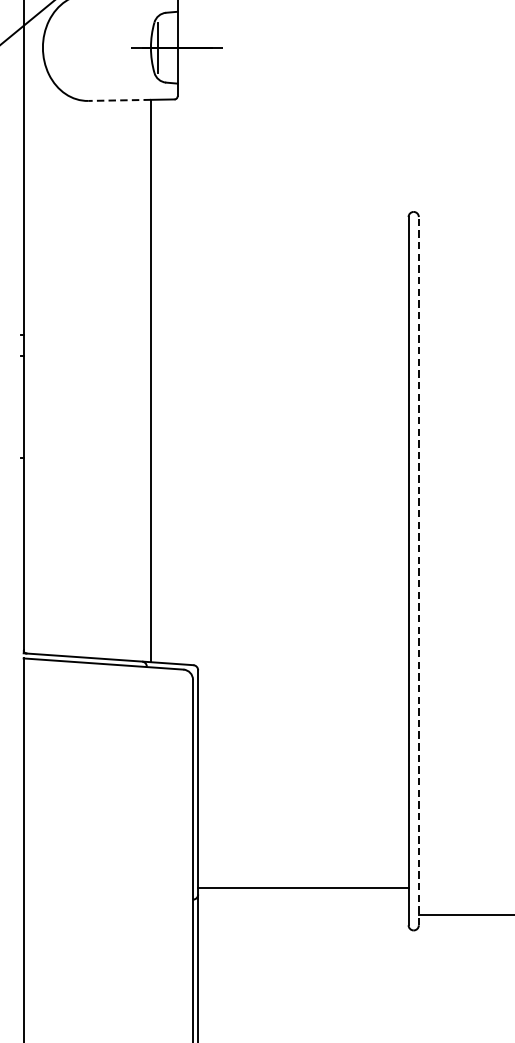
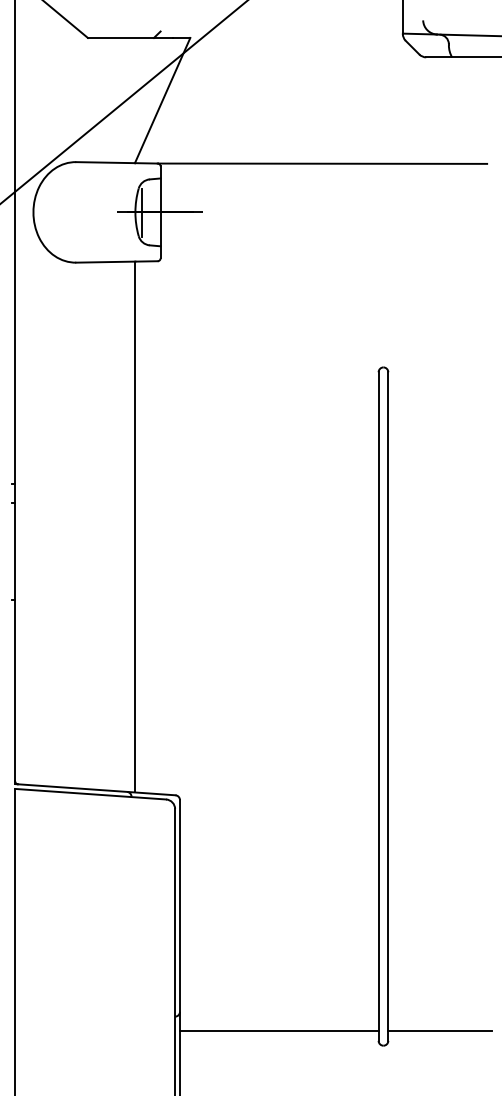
line: (119, 100) -> (105, 262), dashed -> solid
line: (419, 571) -> (388, 706), dashed -> solid
line: (302, 887) -> (278, 1031), moved

